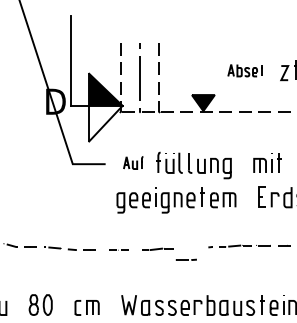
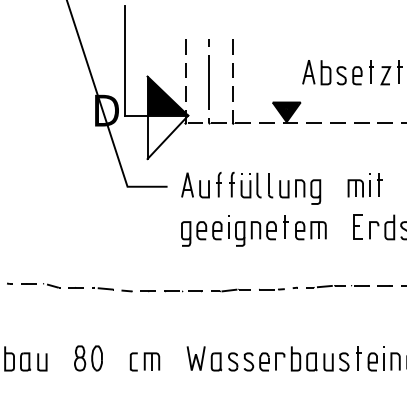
part: (245, 70) -> (337, 72), size x1.67
part: (133, 163) -> (201, 185), size x1.67
part: (118, 250) -> (183, 291), size x1.67
part: (185, 259) -> (271, 289), moved

